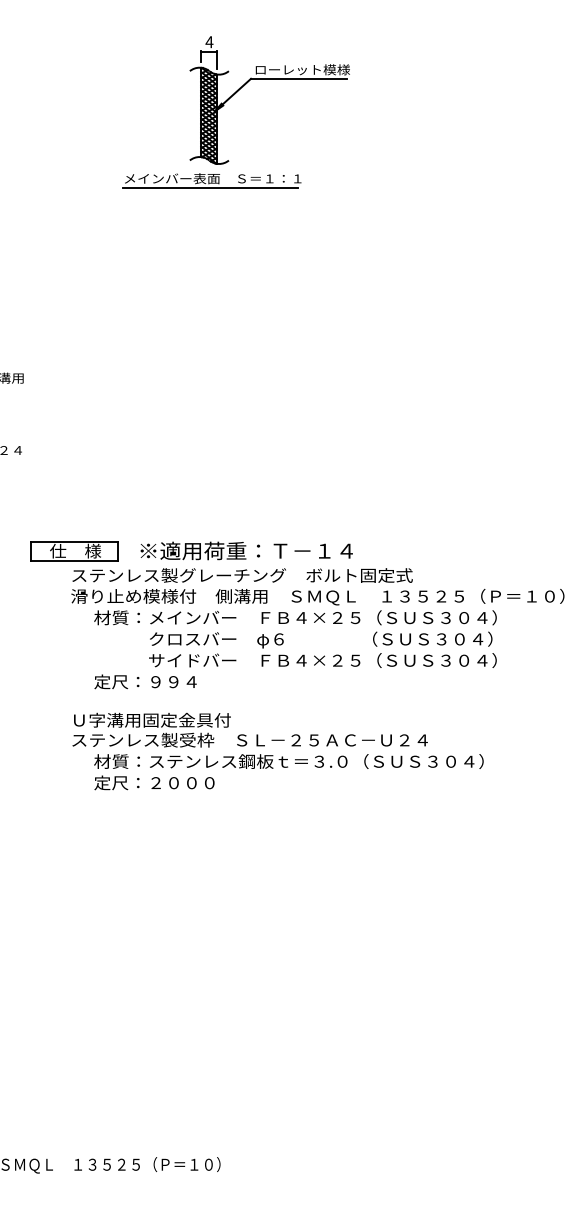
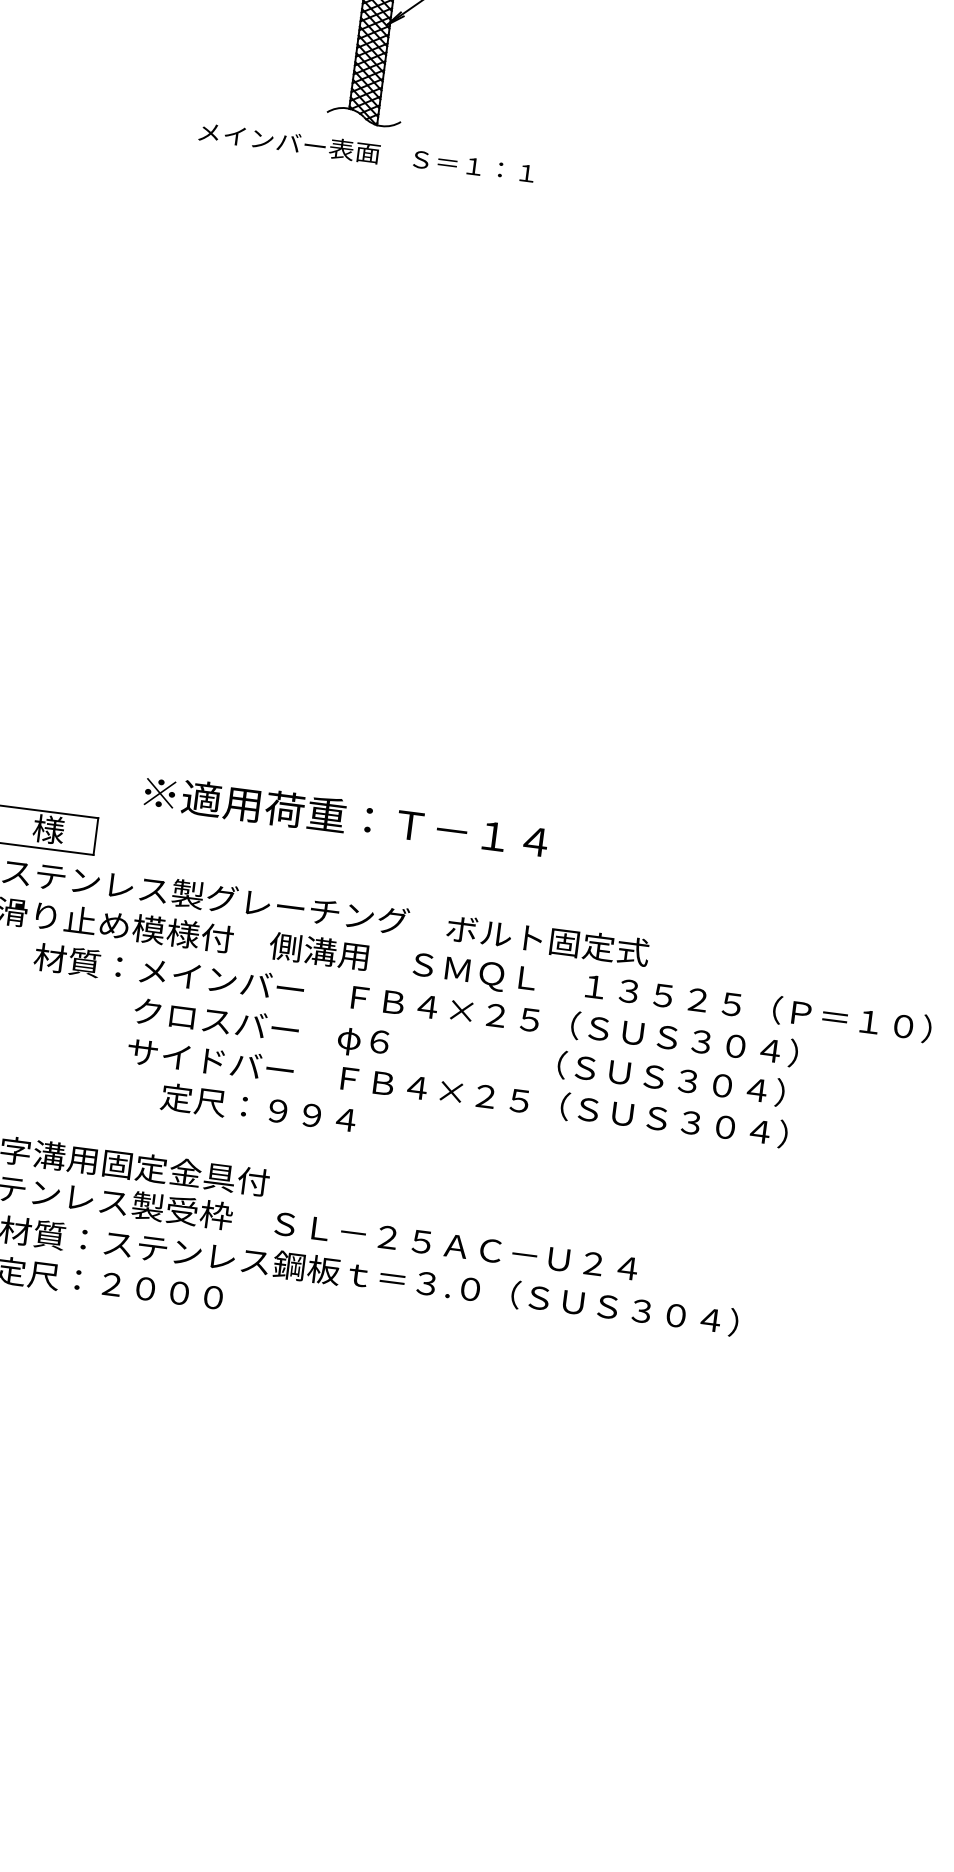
line: (210, 187) -> (359, 168), removed
text: (246, 550) -> (345, 816), moved
text: (145, 681) -> (258, 1107), moved

